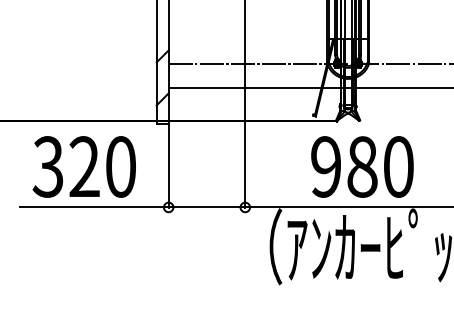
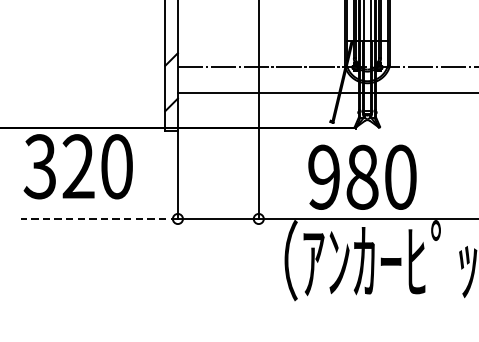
text: (83, 166) -> (77, 166), moved
text: (362, 166) -> (362, 176), moved
line: (93, 207) -> (98, 219), solid -> dashed

